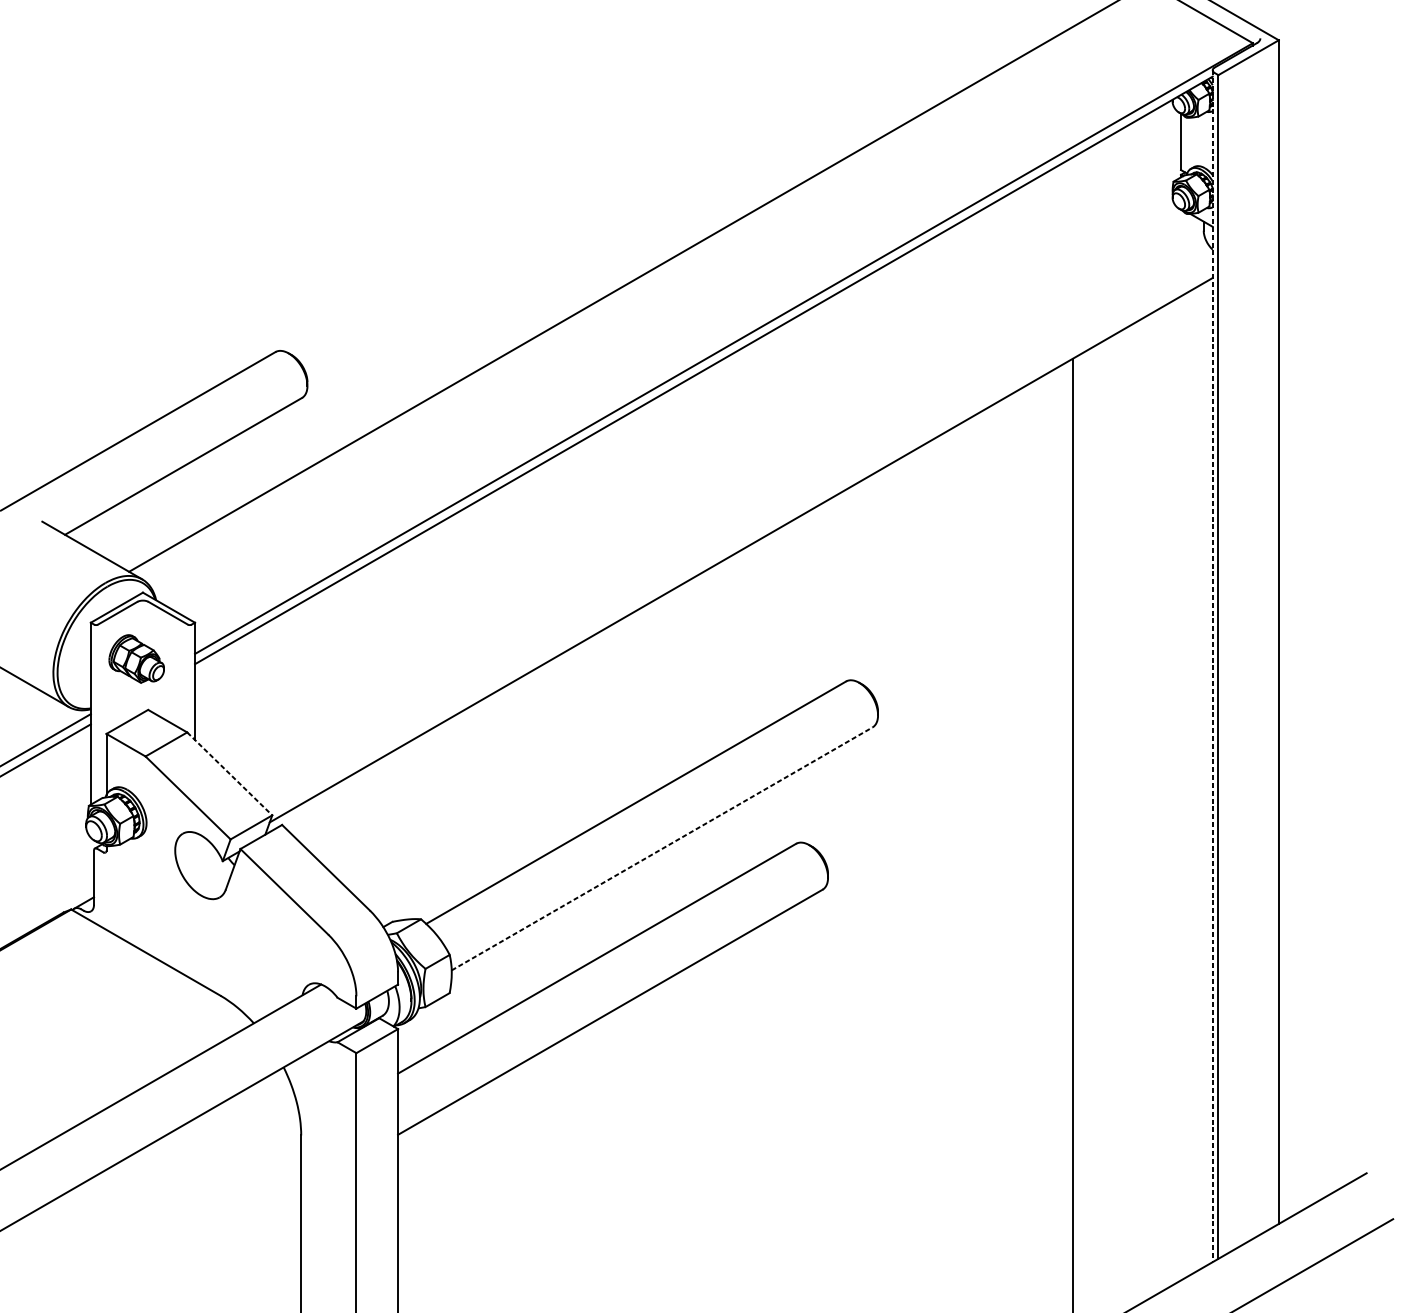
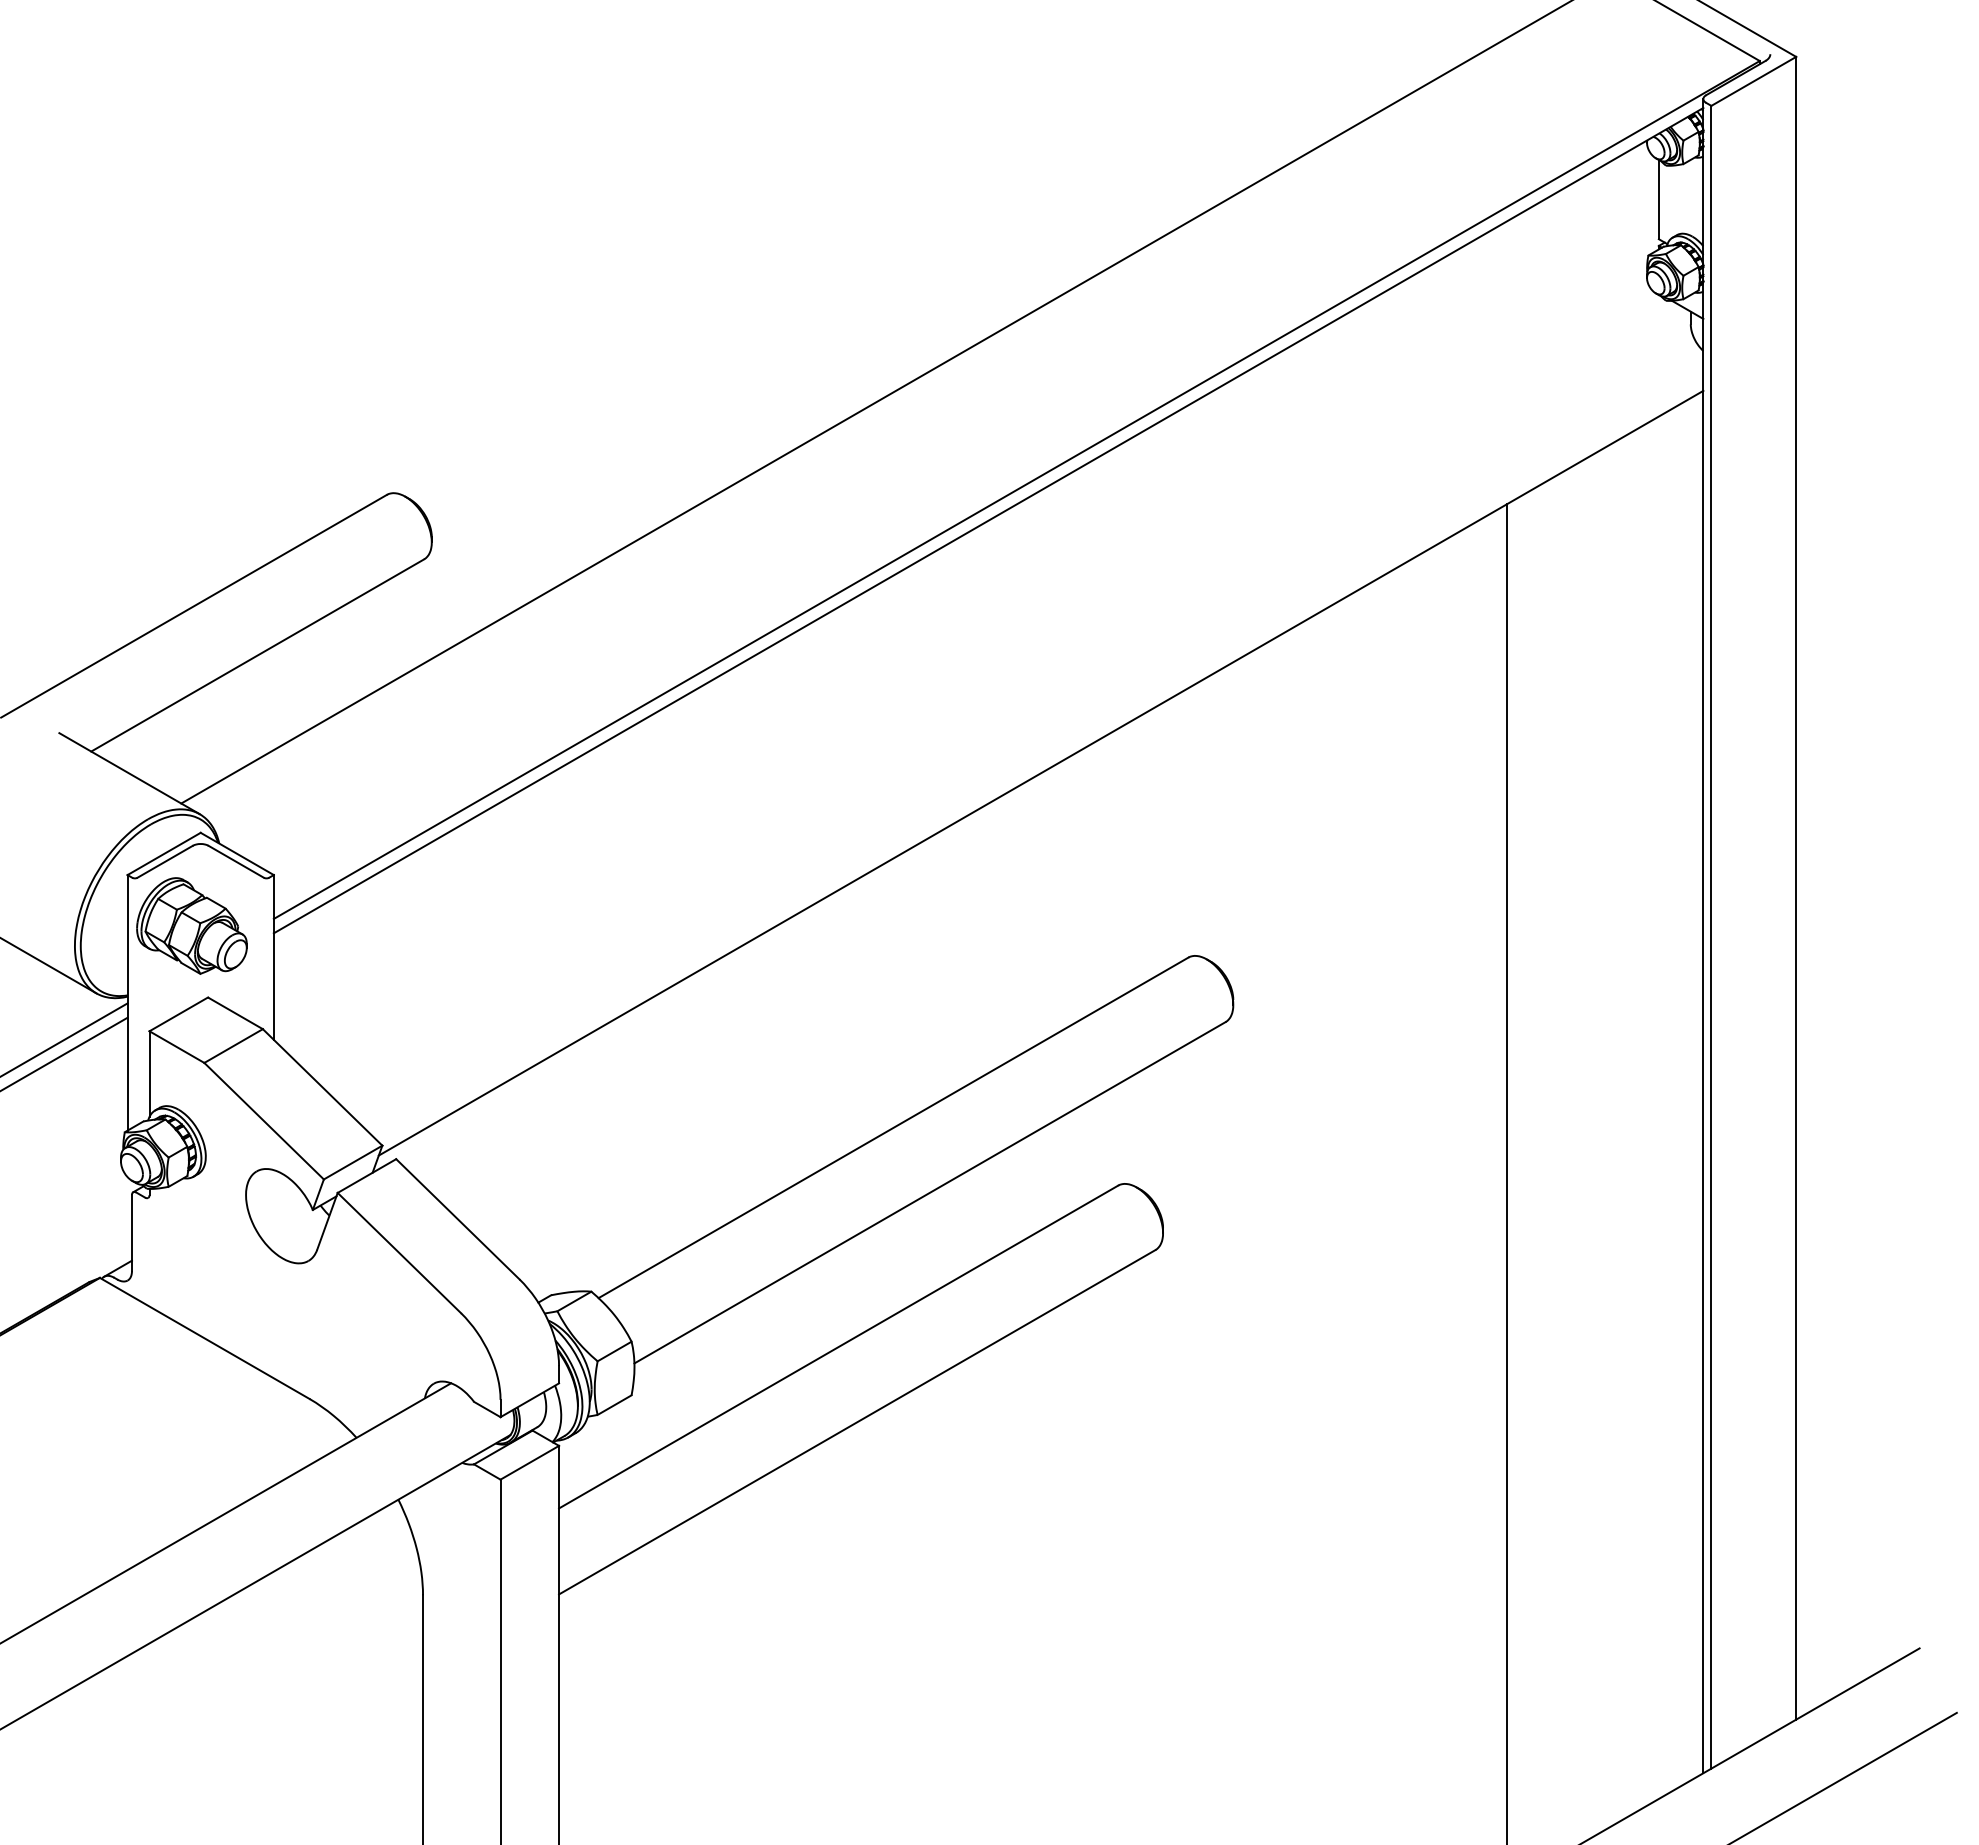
part: (136, 658) -> (191, 925), size x1.43
line: (1212, 666) -> (1703, 936), dashed -> solid
line: (229, 773) -> (322, 1087), dashed -> solid
line: (662, 848) -> (930, 1192), dashed -> solid

